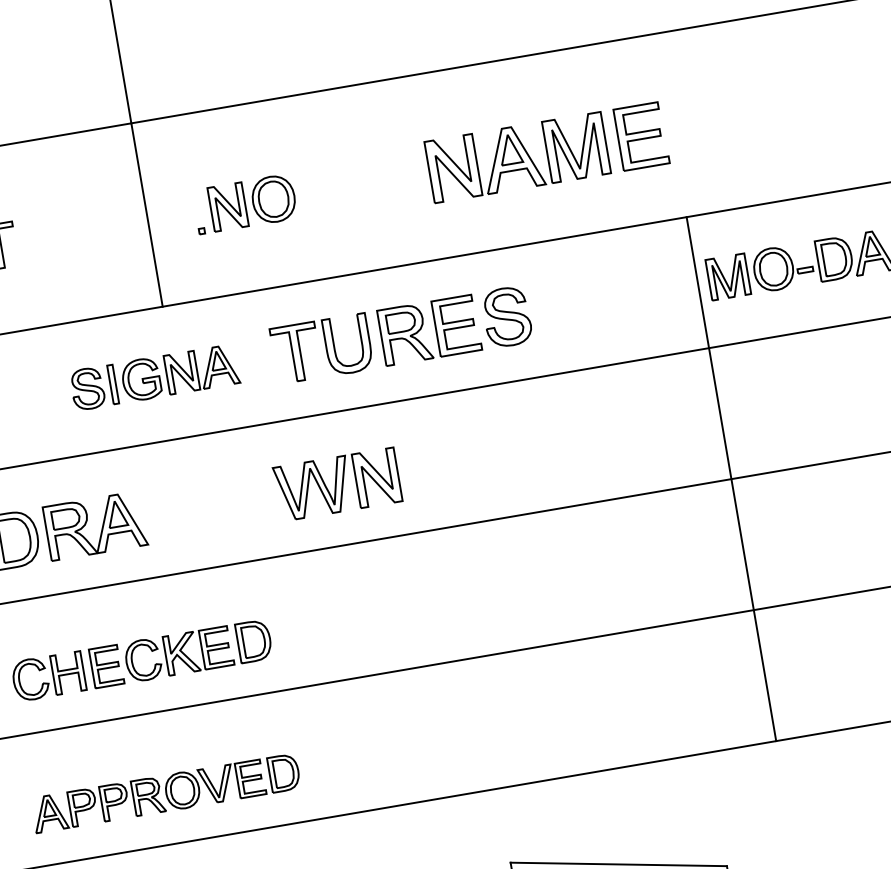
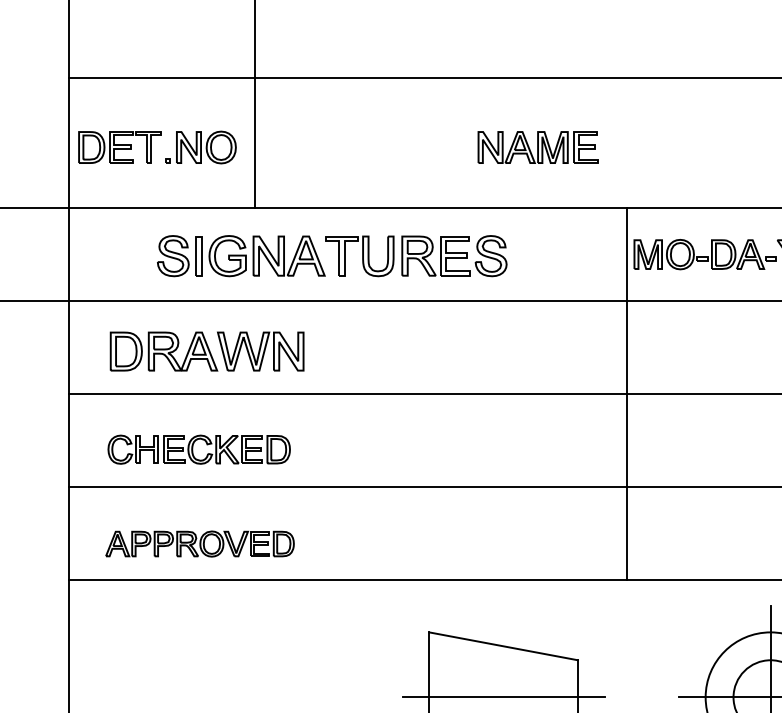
part: (546, 152) -> (537, 147), size x0.71
part: (244, 204) -> (200, 147), moved
part: (155, 377) -> (241, 256), size x1.43
part: (337, 484) -> (260, 351), moved

